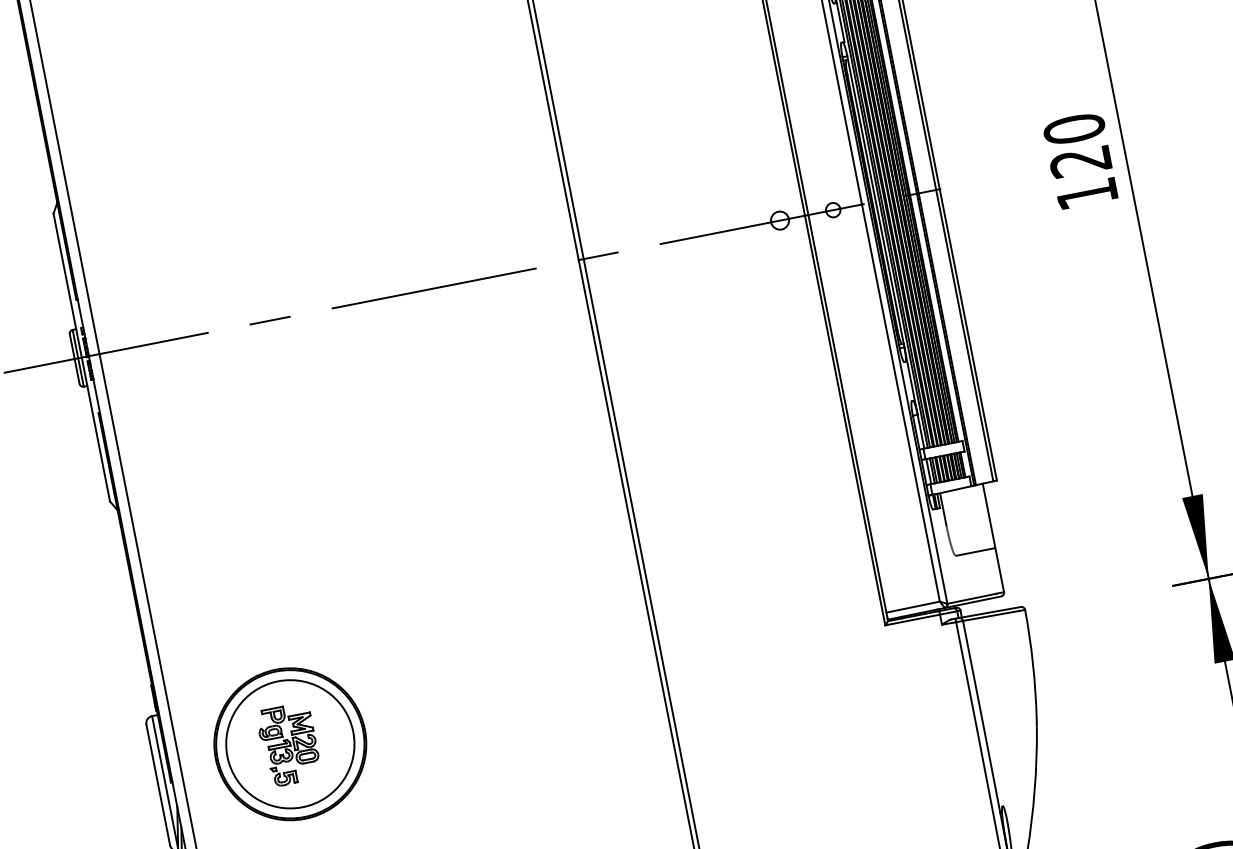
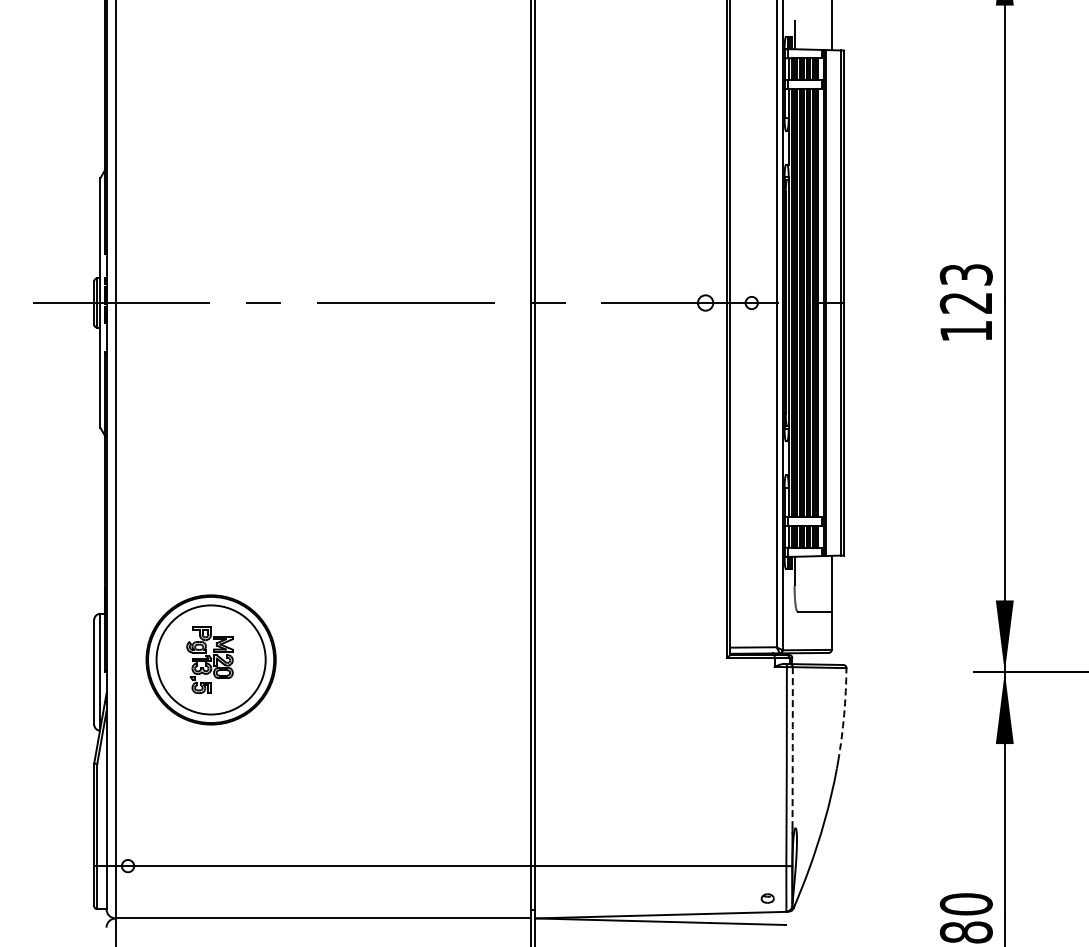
text: (1073, 128) -> (965, 274), 120 -> 123
arc: (1033, 663) -> (844, 714), solid -> dashed
arc: (980, 713) -> (792, 747), solid -> dashed

